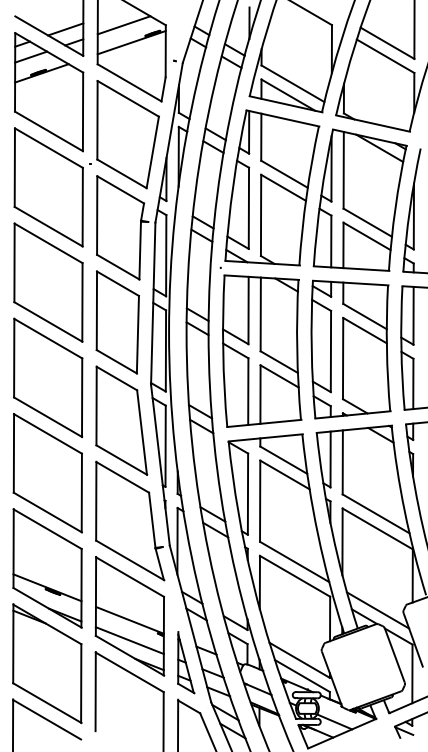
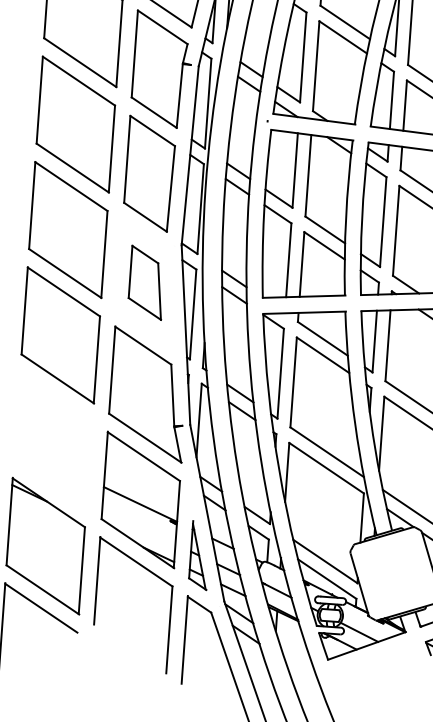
part: (121, 420) -> (146, 282), size x0.6
part: (47, 568) -> (53, 440), removed
line: (129, 640) -> (138, 526), removed

